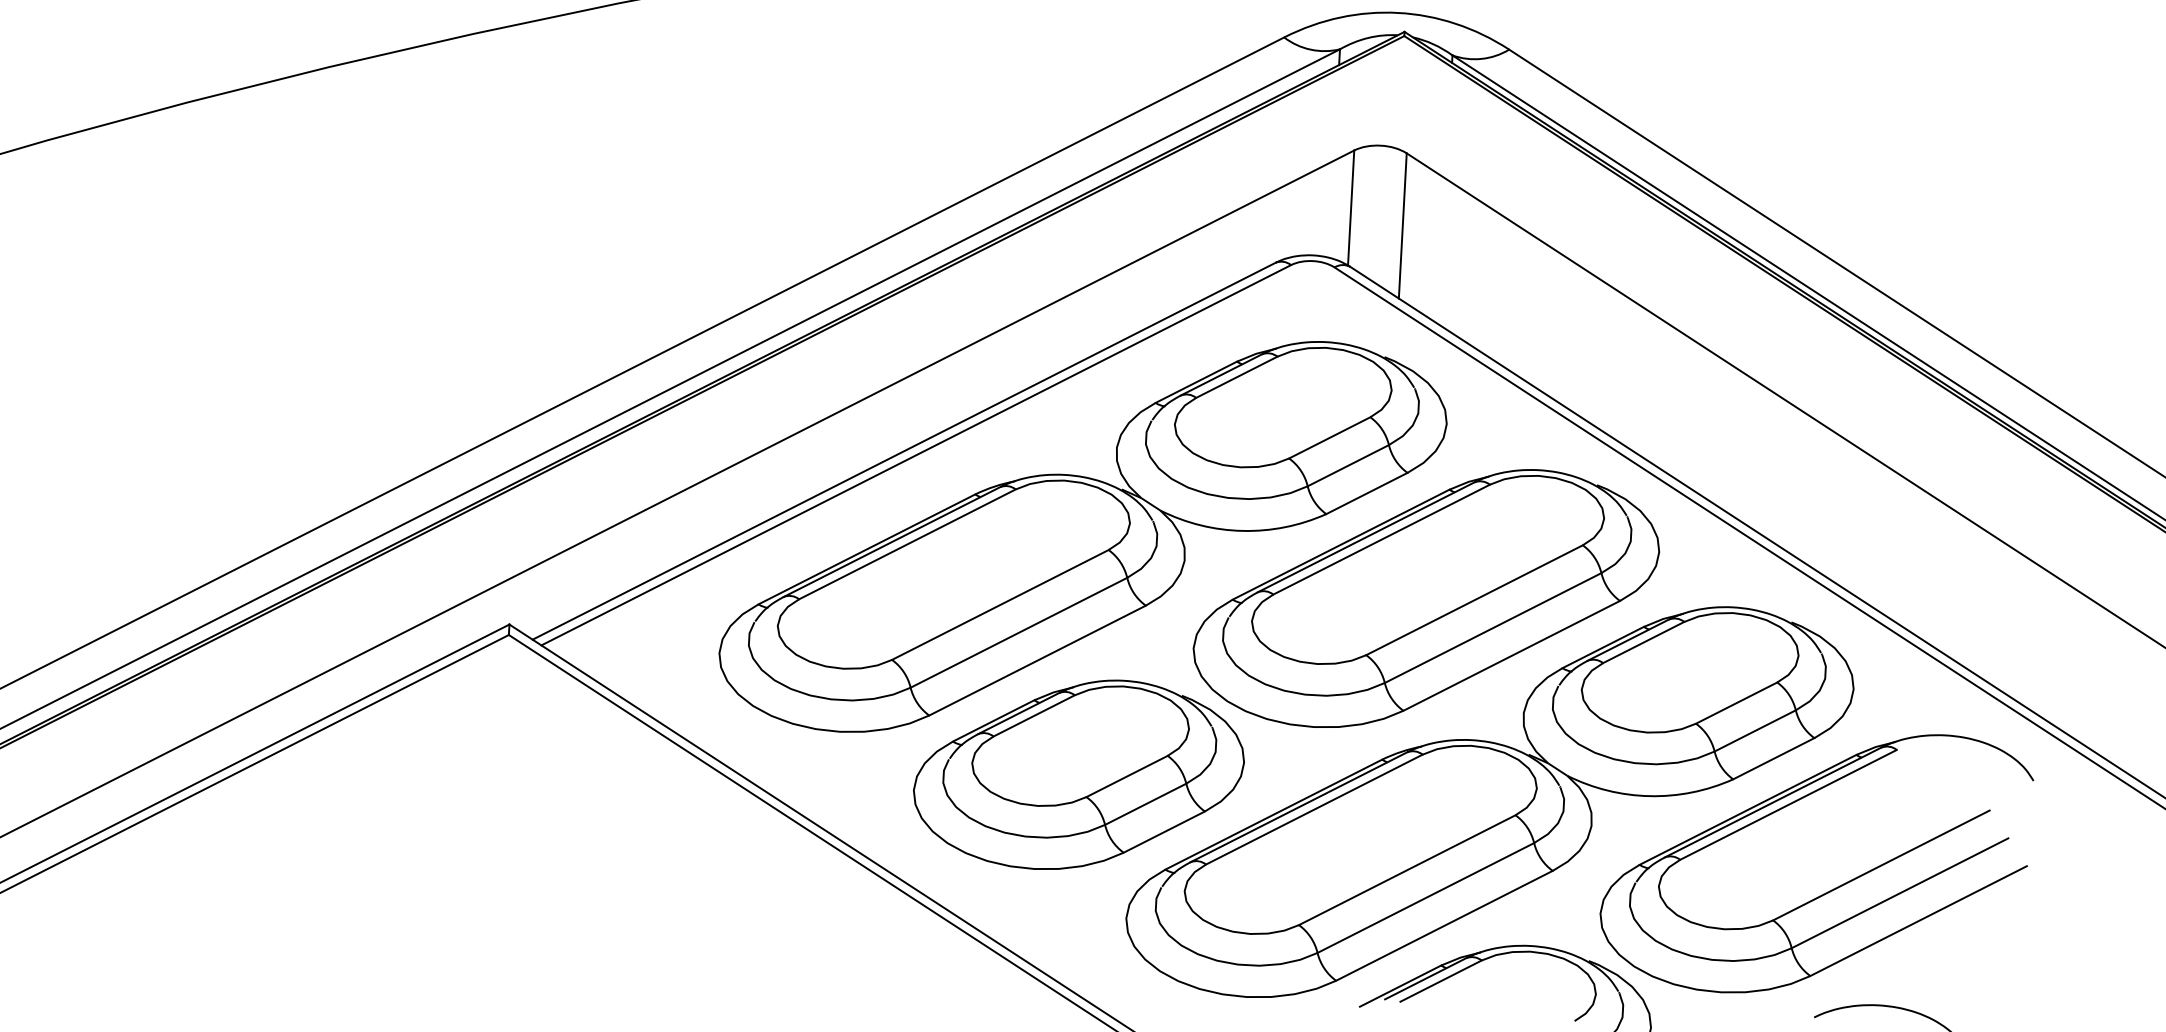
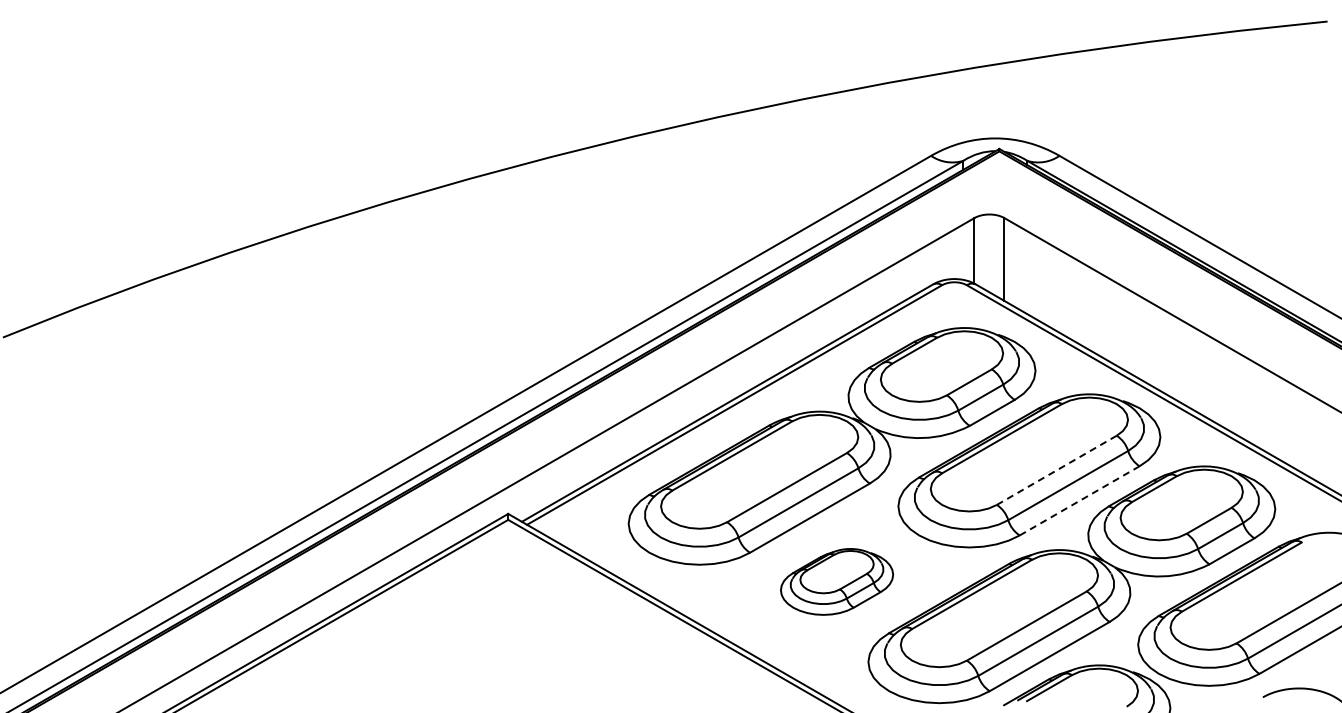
line: (1475, 600) -> (1057, 470), solid -> dashed
line: (1511, 656) -> (1079, 501), solid -> dashed
part: (1078, 774) -> (836, 581), size x0.6

